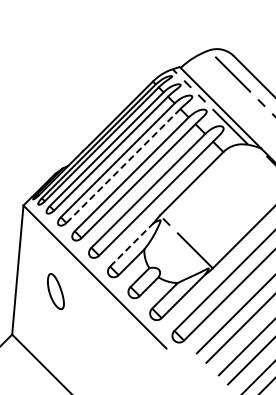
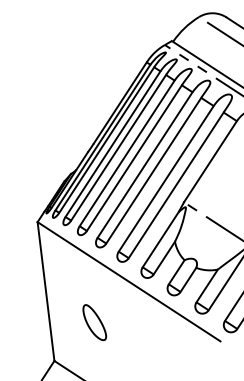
line: (123, 166) -> (134, 158), dashed -> solid
line: (131, 244) -> (160, 239), dashed -> solid
part: (55, 291) -> (94, 322), moved

